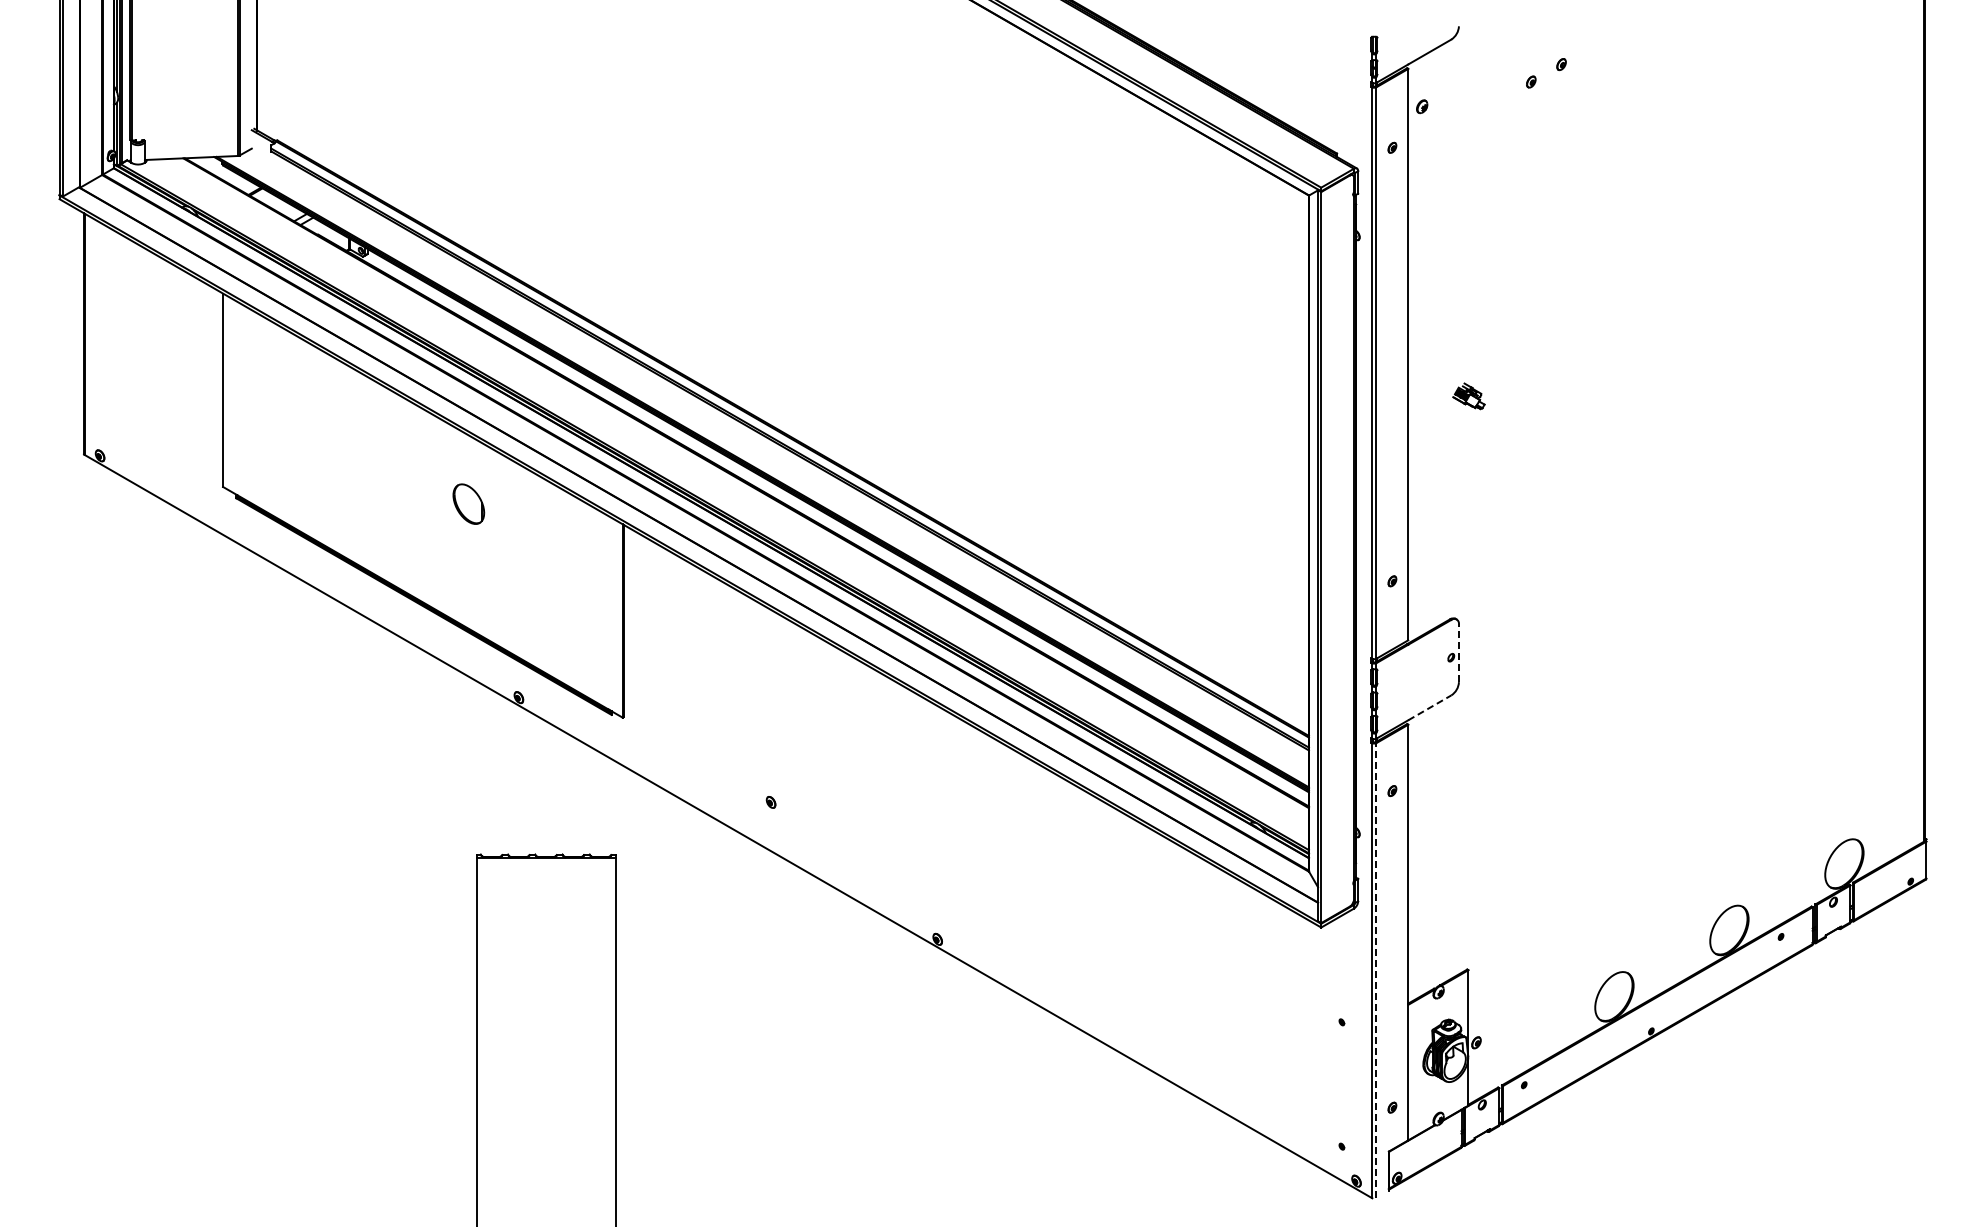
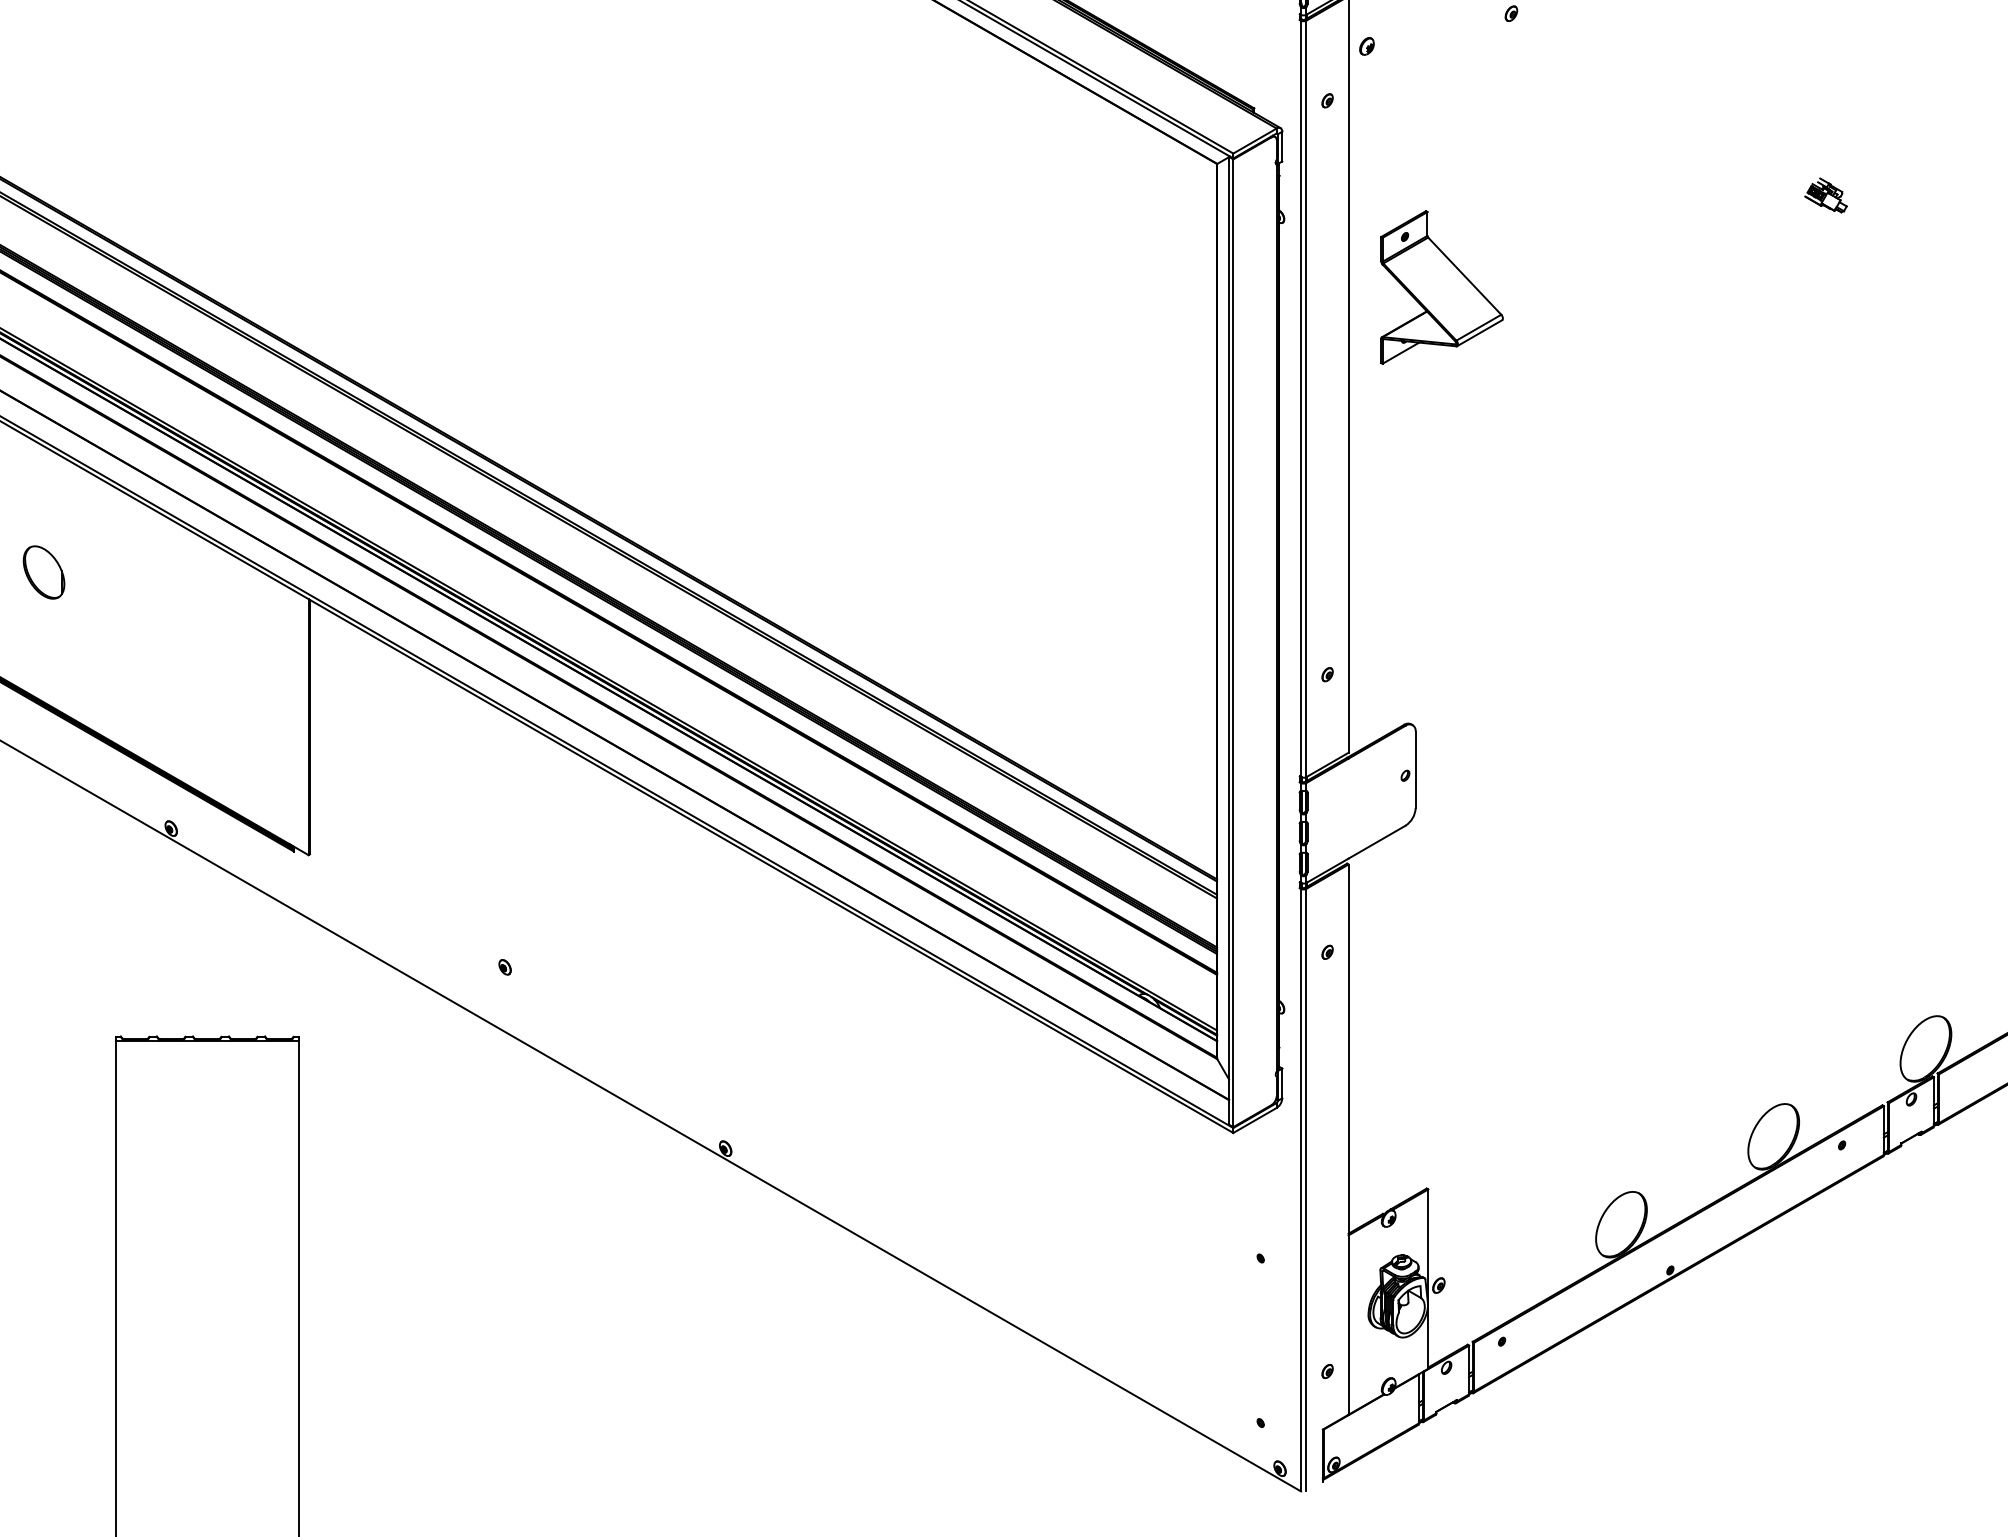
part: (1478, 288) -> (1441, 287), added
part: (1468, 396) -> (1825, 195), moved
part: (468, 503) -> (43, 571), moved
line: (1458, 653) -> (1415, 770), dashed -> solid
line: (1429, 707) -> (1376, 841), dashed -> solid
line: (1376, 970) -> (1306, 1189), dashed -> solid

